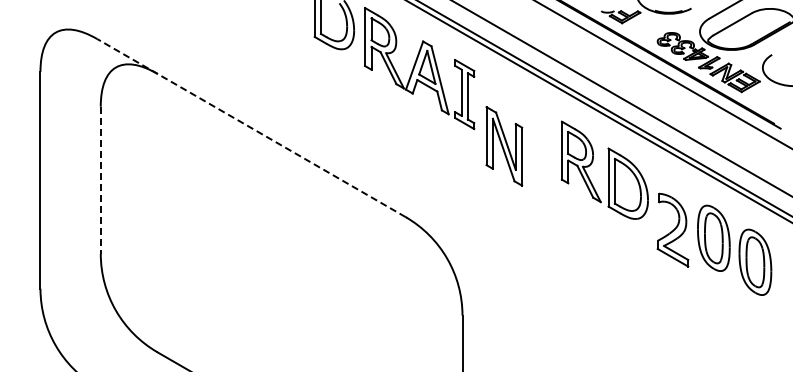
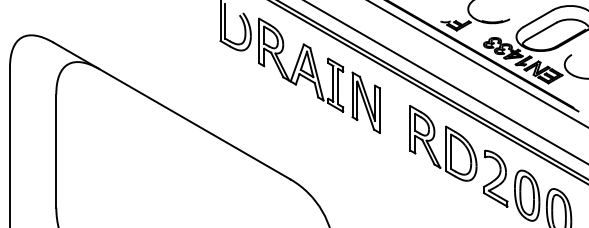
line: (251, 127) -> (172, 110), dashed -> solid
part: (504, 146) -> (366, 102), moved
line: (100, 180) -> (56, 151), dashed -> solid
part: (672, 229) -> (495, 178), moved

